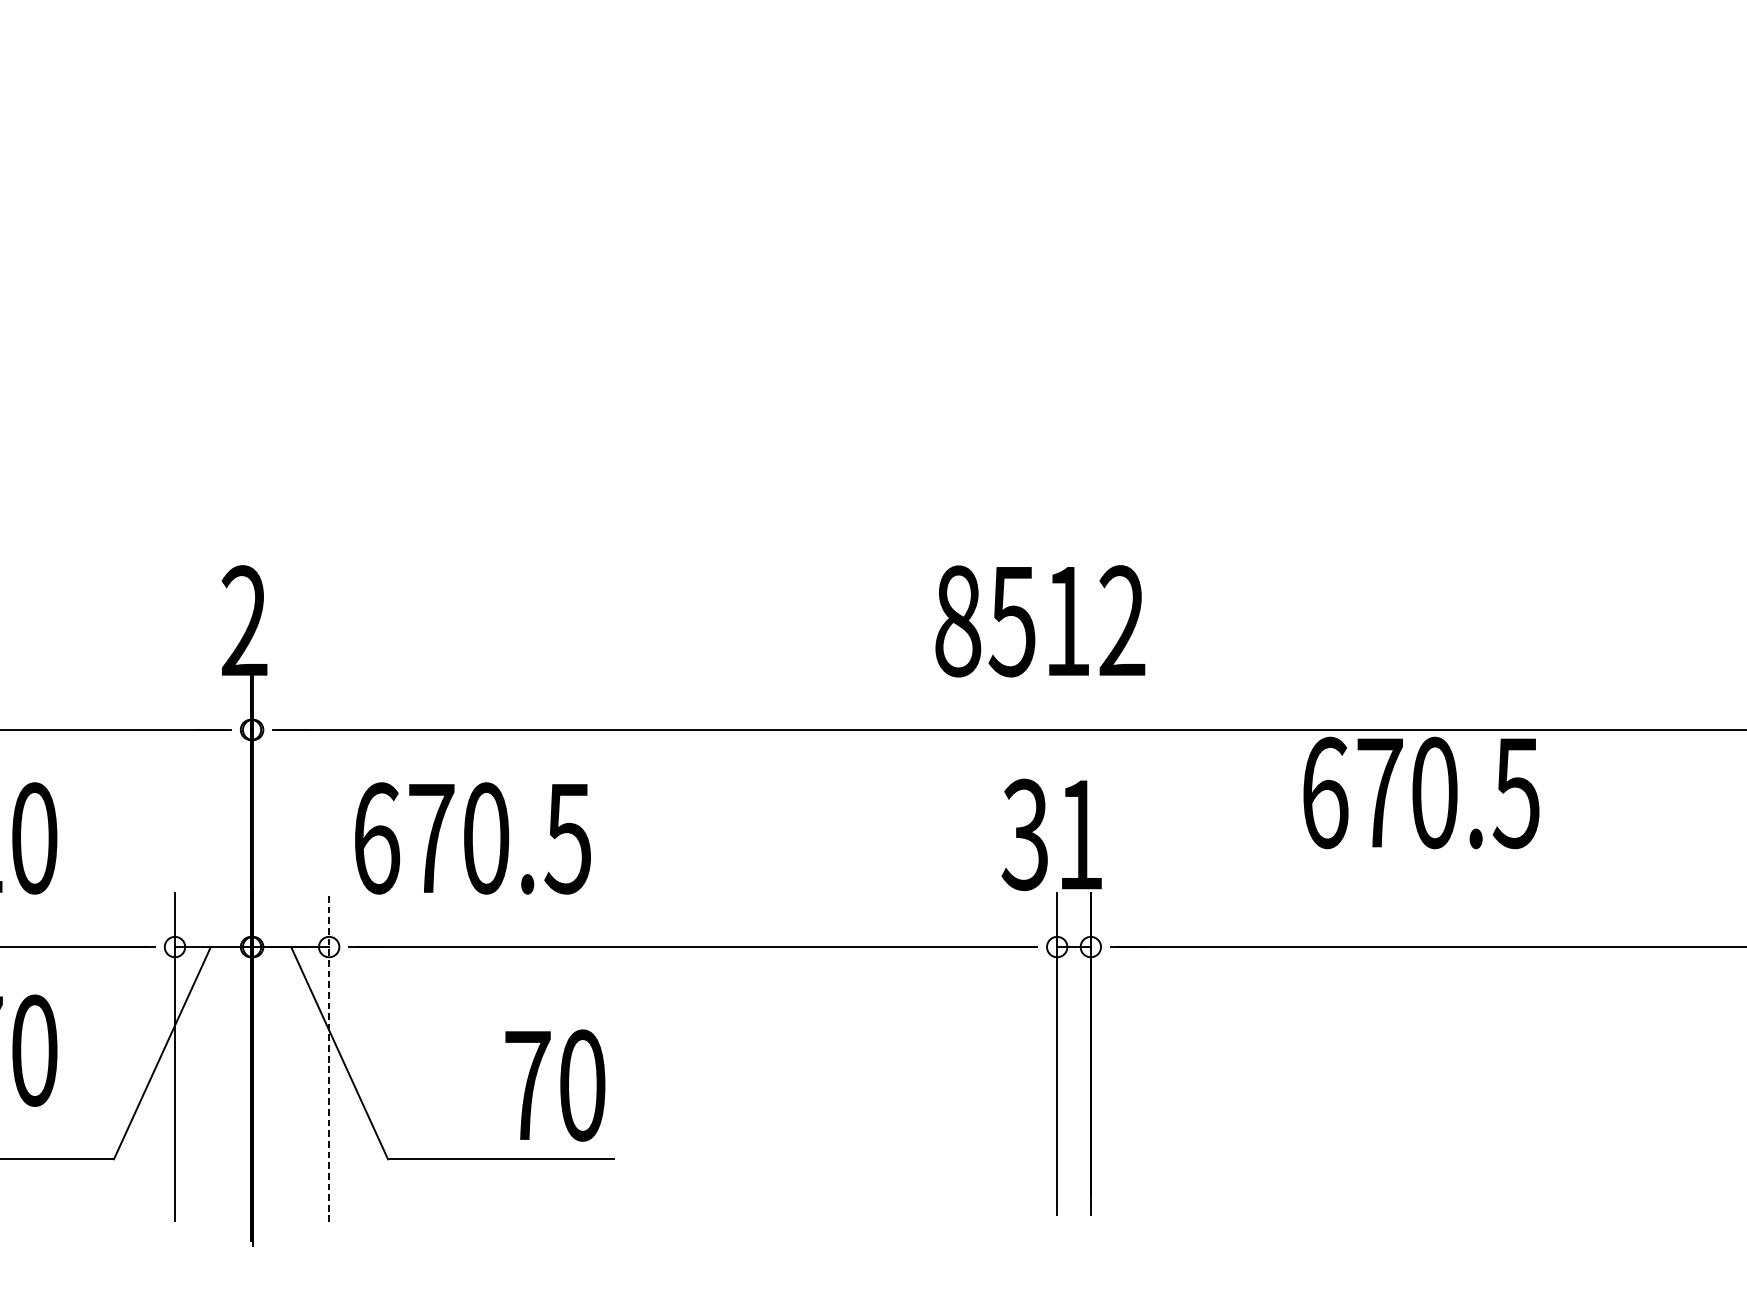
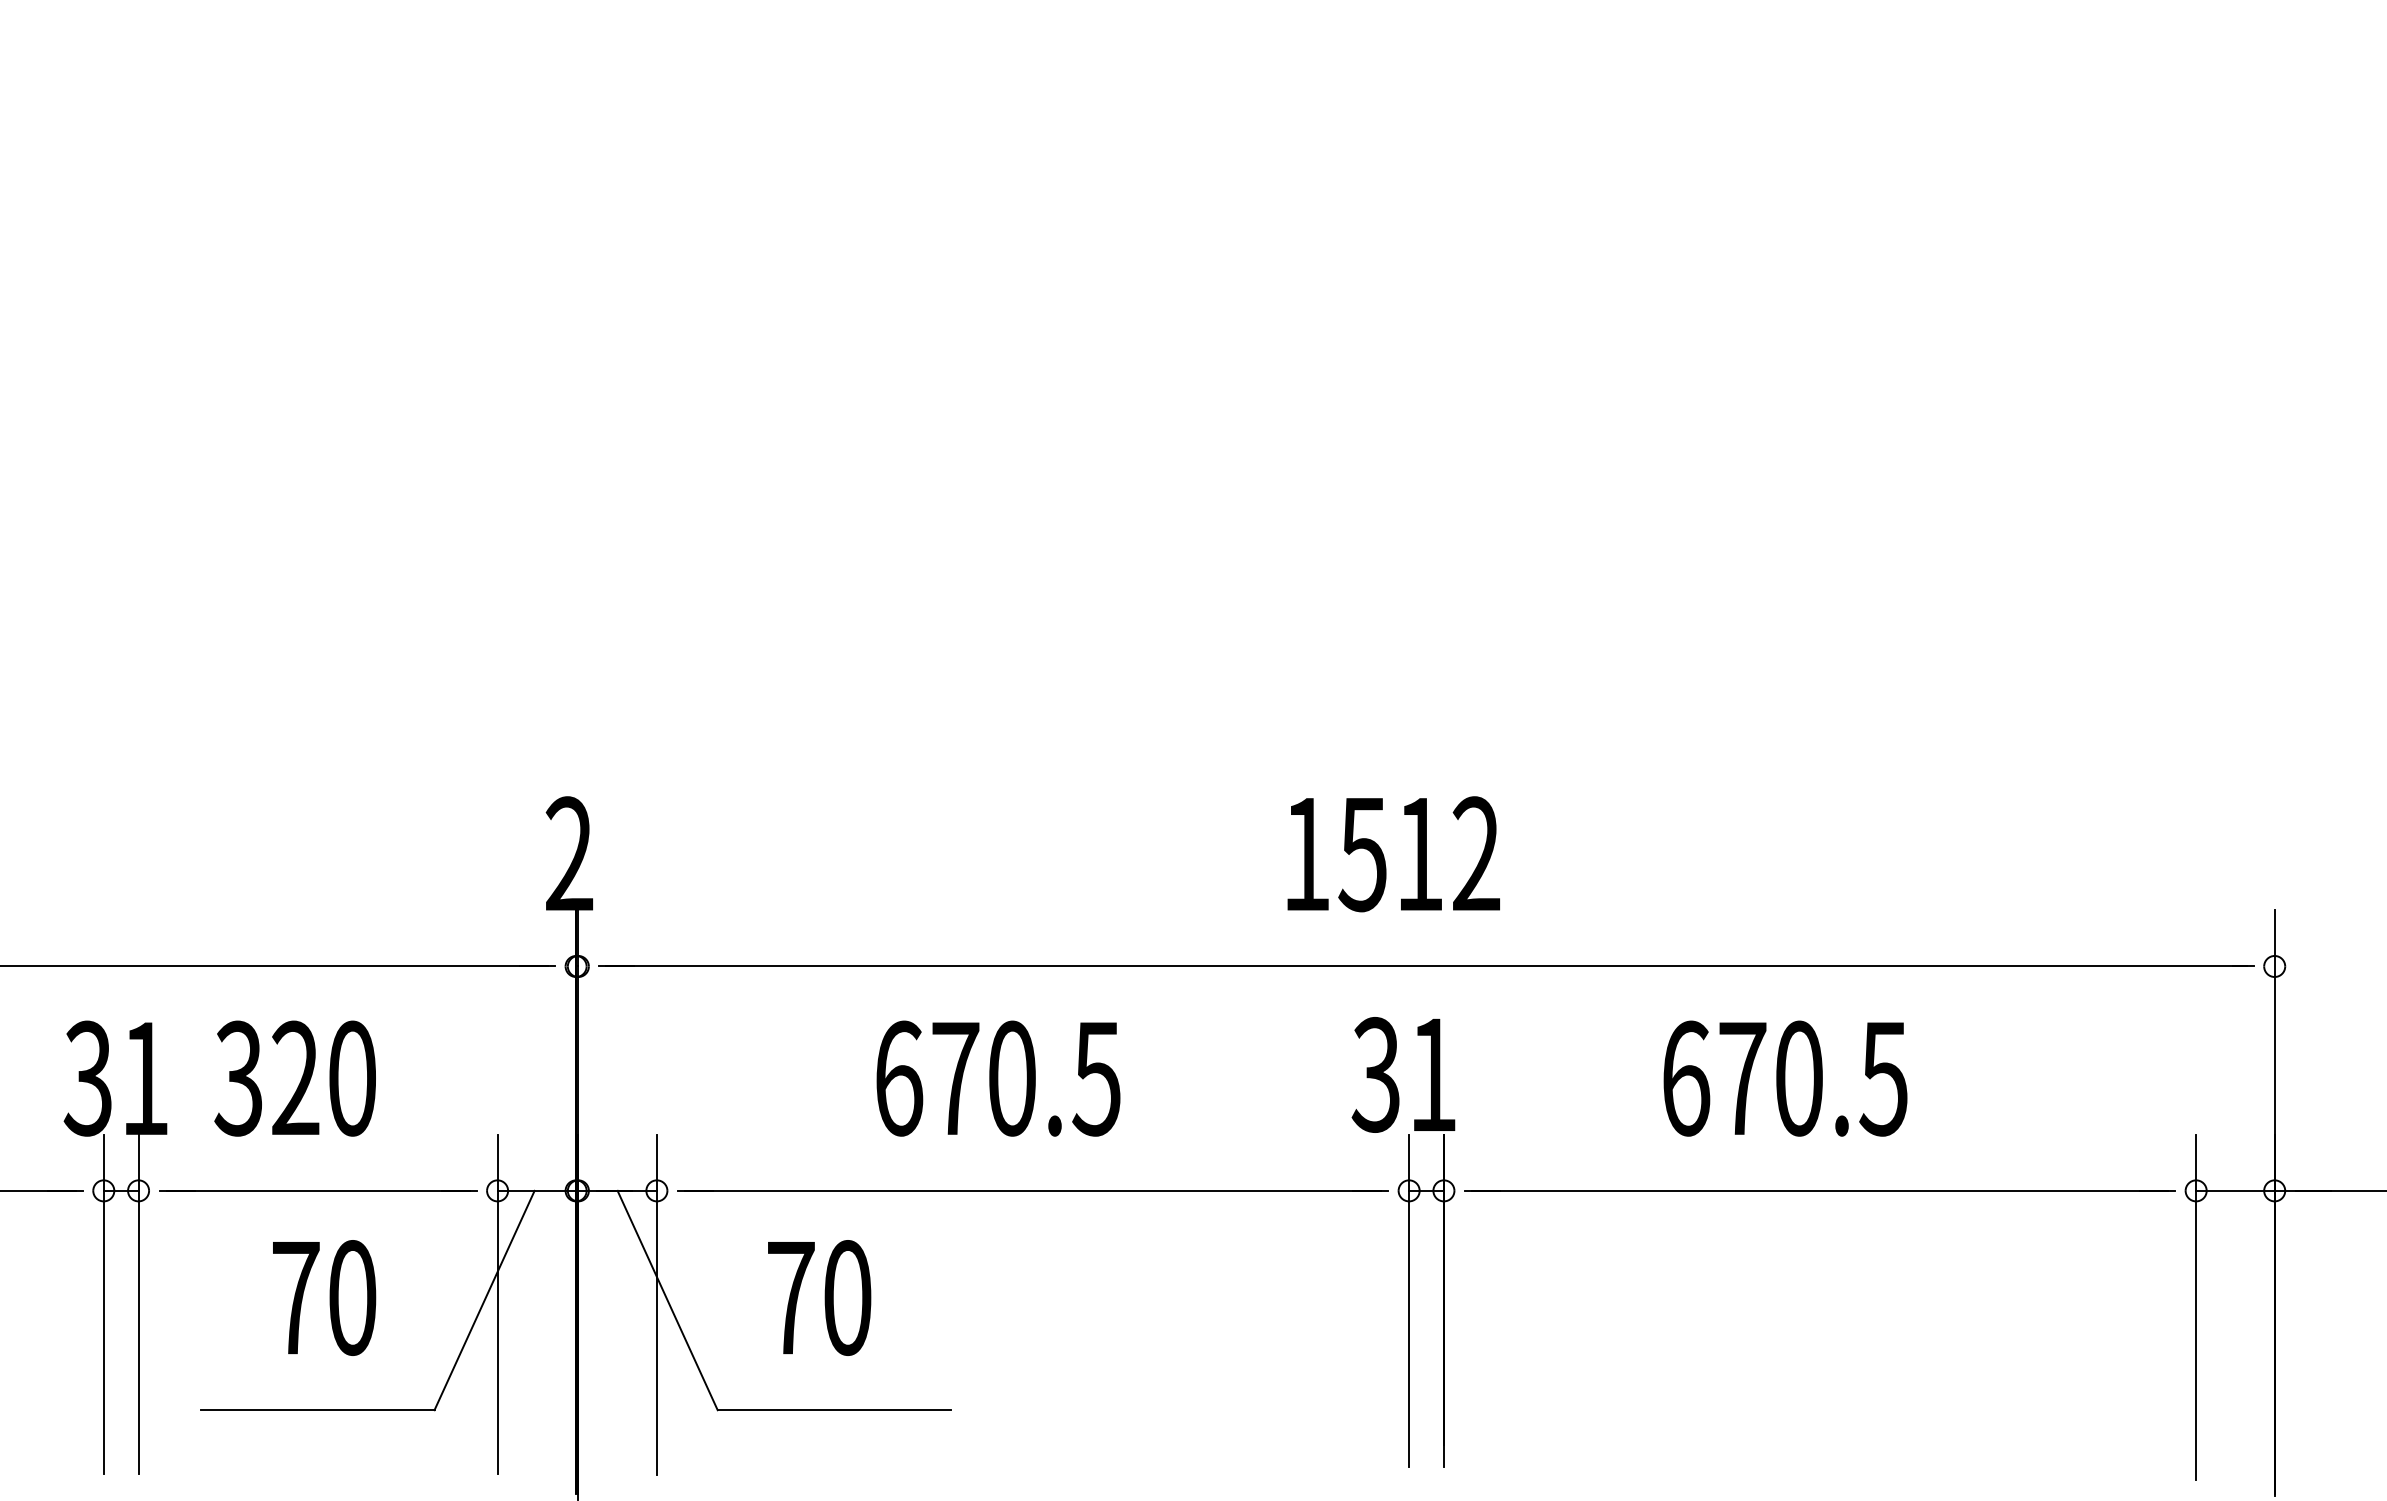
text: (957, 621) -> (1306, 854), 8512 -> 1512
text: (1421, 792) -> (1785, 1078), moved
text: (472, 838) -> (998, 1078), moved
line: (328, 1057) -> (656, 1304), dashed -> solid
text: (555, 1085) -> (819, 1297), moved

